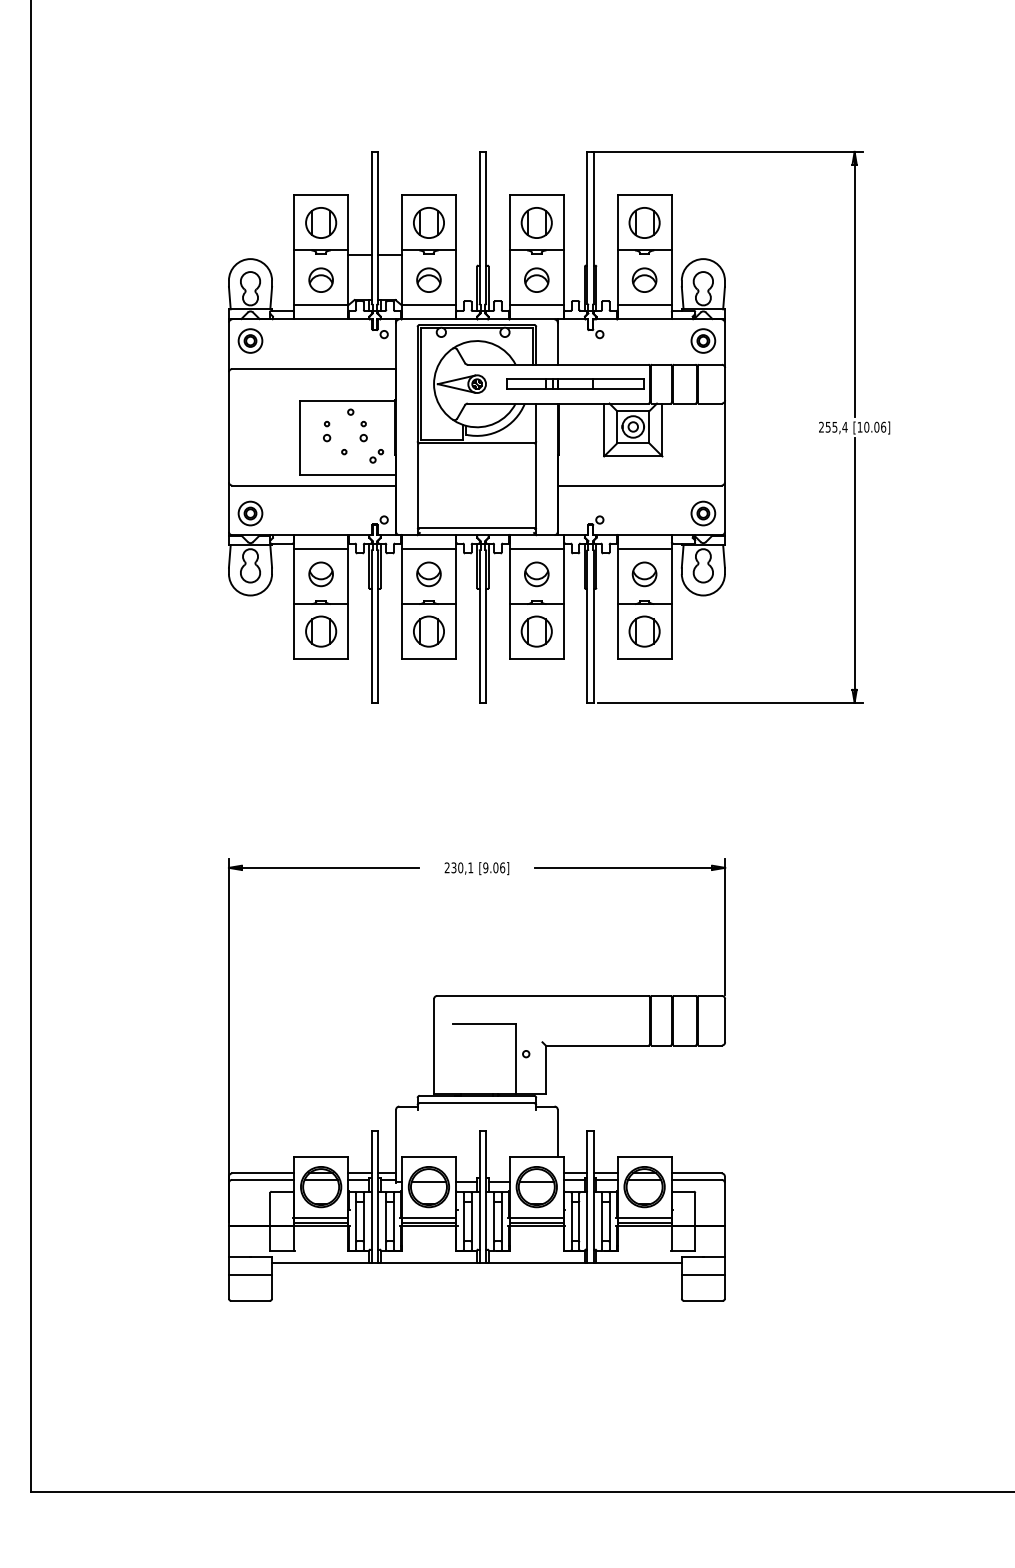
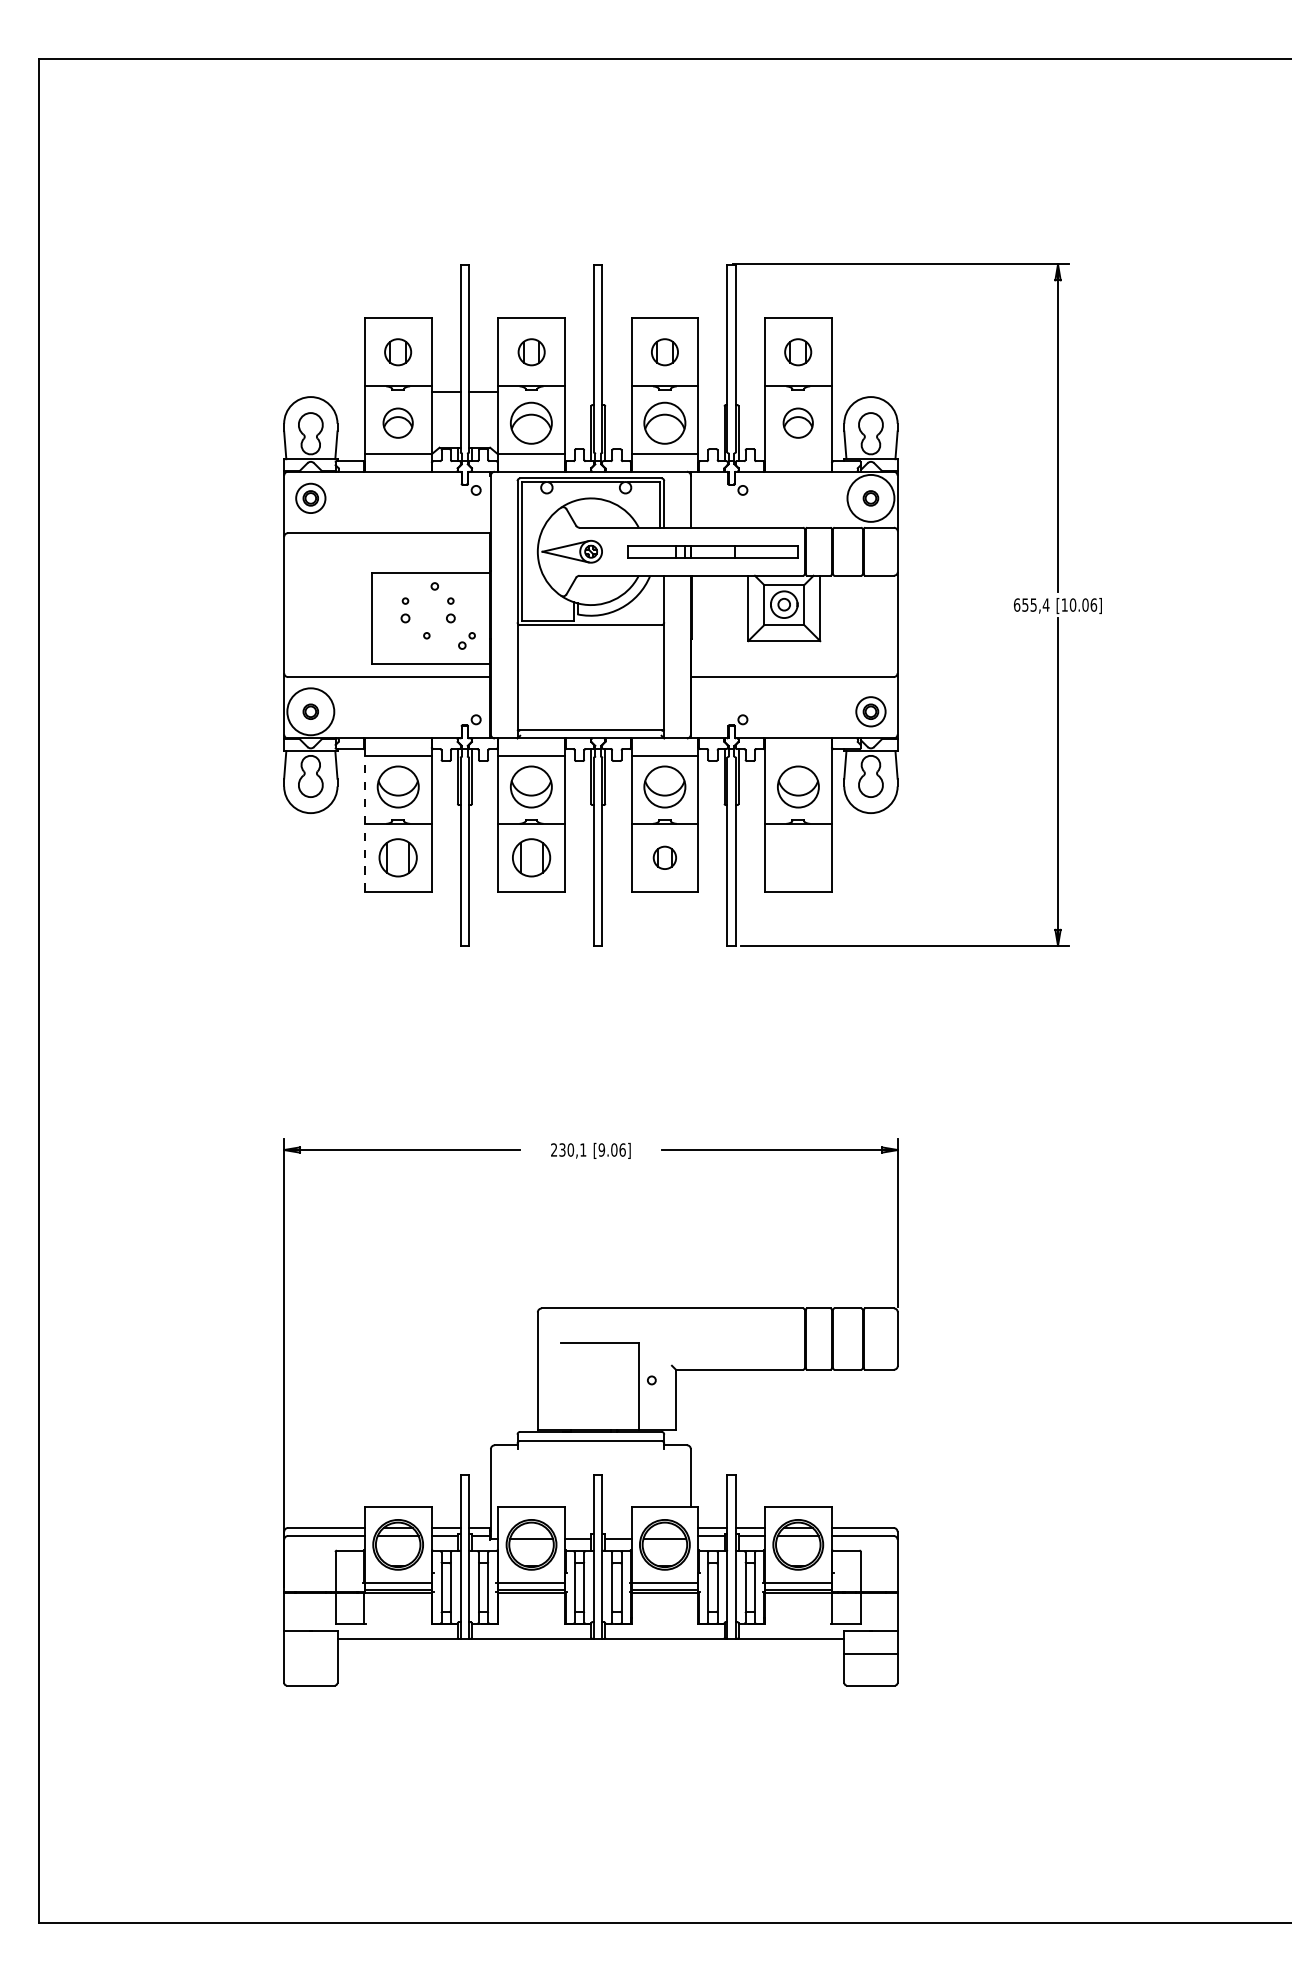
part: (320, 222) -> (397, 351), size x0.7
part: (428, 222) -> (531, 351), size x0.7
part: (536, 222) -> (664, 351), size x0.7
part: (643, 222) -> (797, 351), size x0.7
part: (428, 279) -> (531, 422), size x1.4
part: (536, 279) -> (664, 422), size x1.4
line: (643, 305) -> (797, 454), removed
circle: (703, 341) -> (870, 498), size x1.6
text: (821, 426) -> (1016, 604), 255,4 -> 655,4
circle: (250, 513) -> (310, 711), size x1.6
line: (643, 548) -> (797, 755), removed
part: (320, 573) -> (397, 786), size x1.4
part: (428, 573) -> (531, 786), size x1.4
part: (536, 573) -> (664, 786), size x1.4
part: (643, 573) -> (797, 786), size x1.4
line: (293, 597) -> (364, 815), solid -> dashed
part: (536, 631) -> (664, 857), size x0.6
part: (643, 631) -> (797, 857), removed
line: (250, 1274) -> (310, 1653), removed

